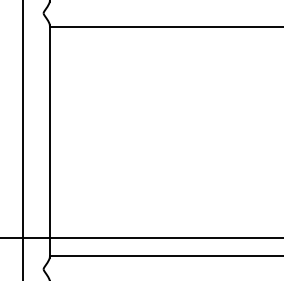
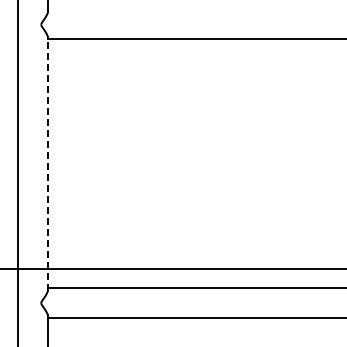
line: (49, 140) -> (47, 163), solid -> dashed

